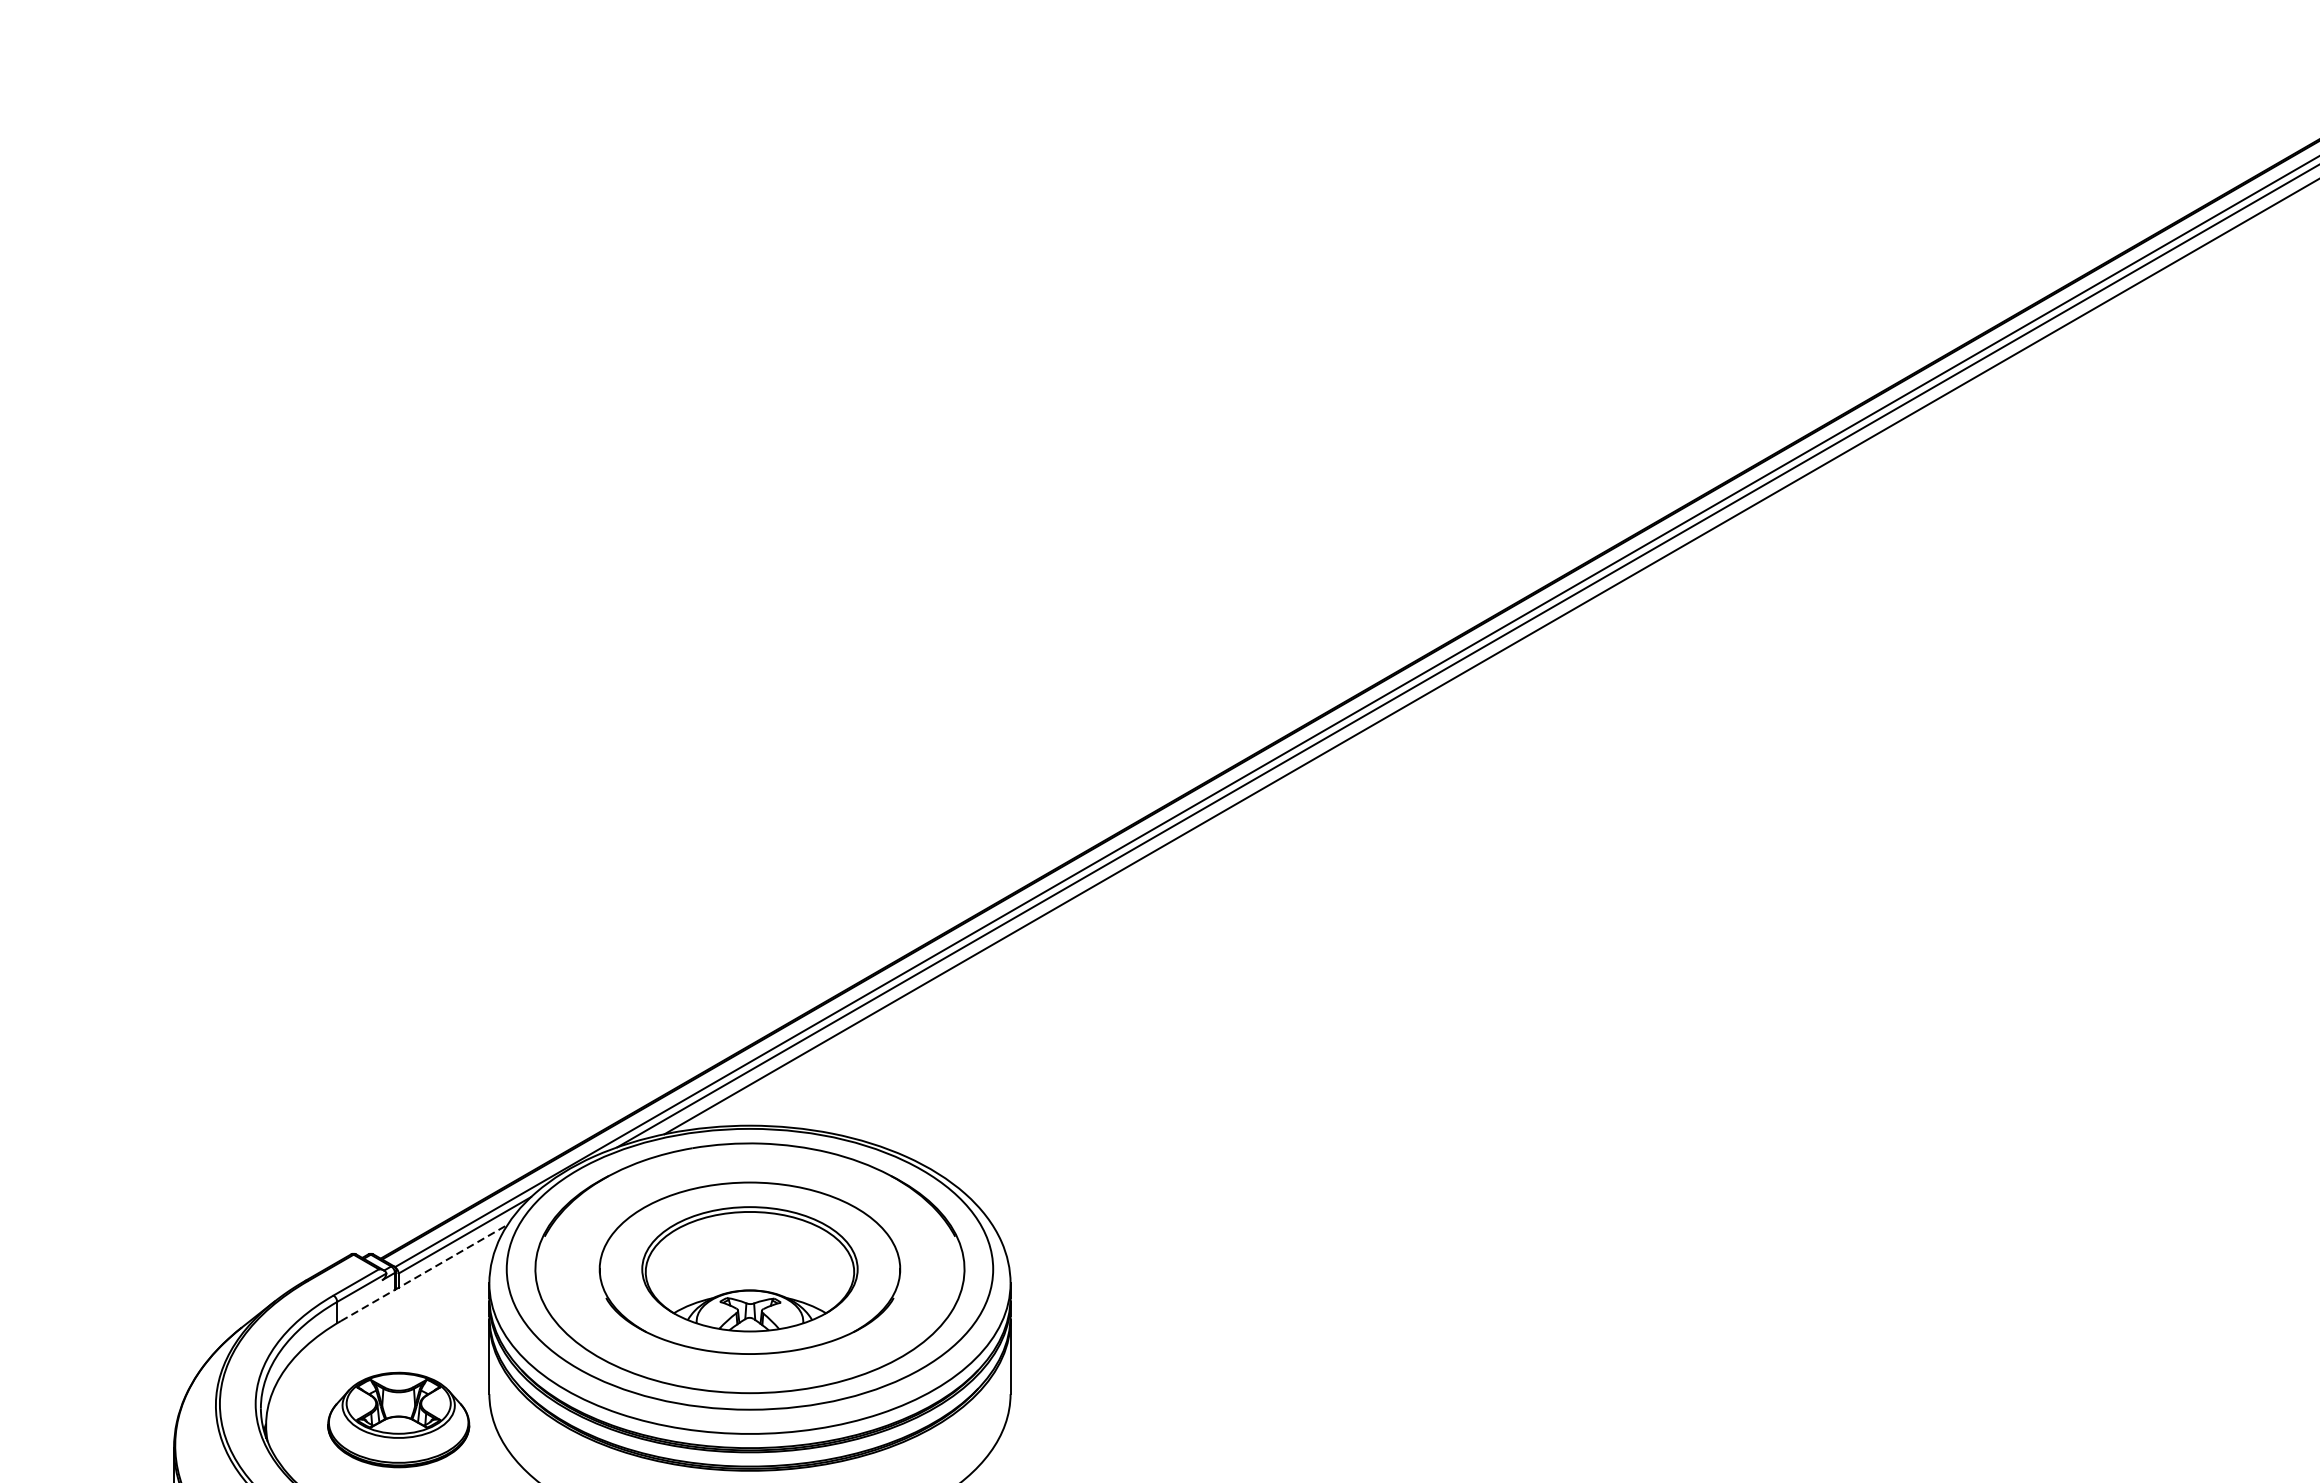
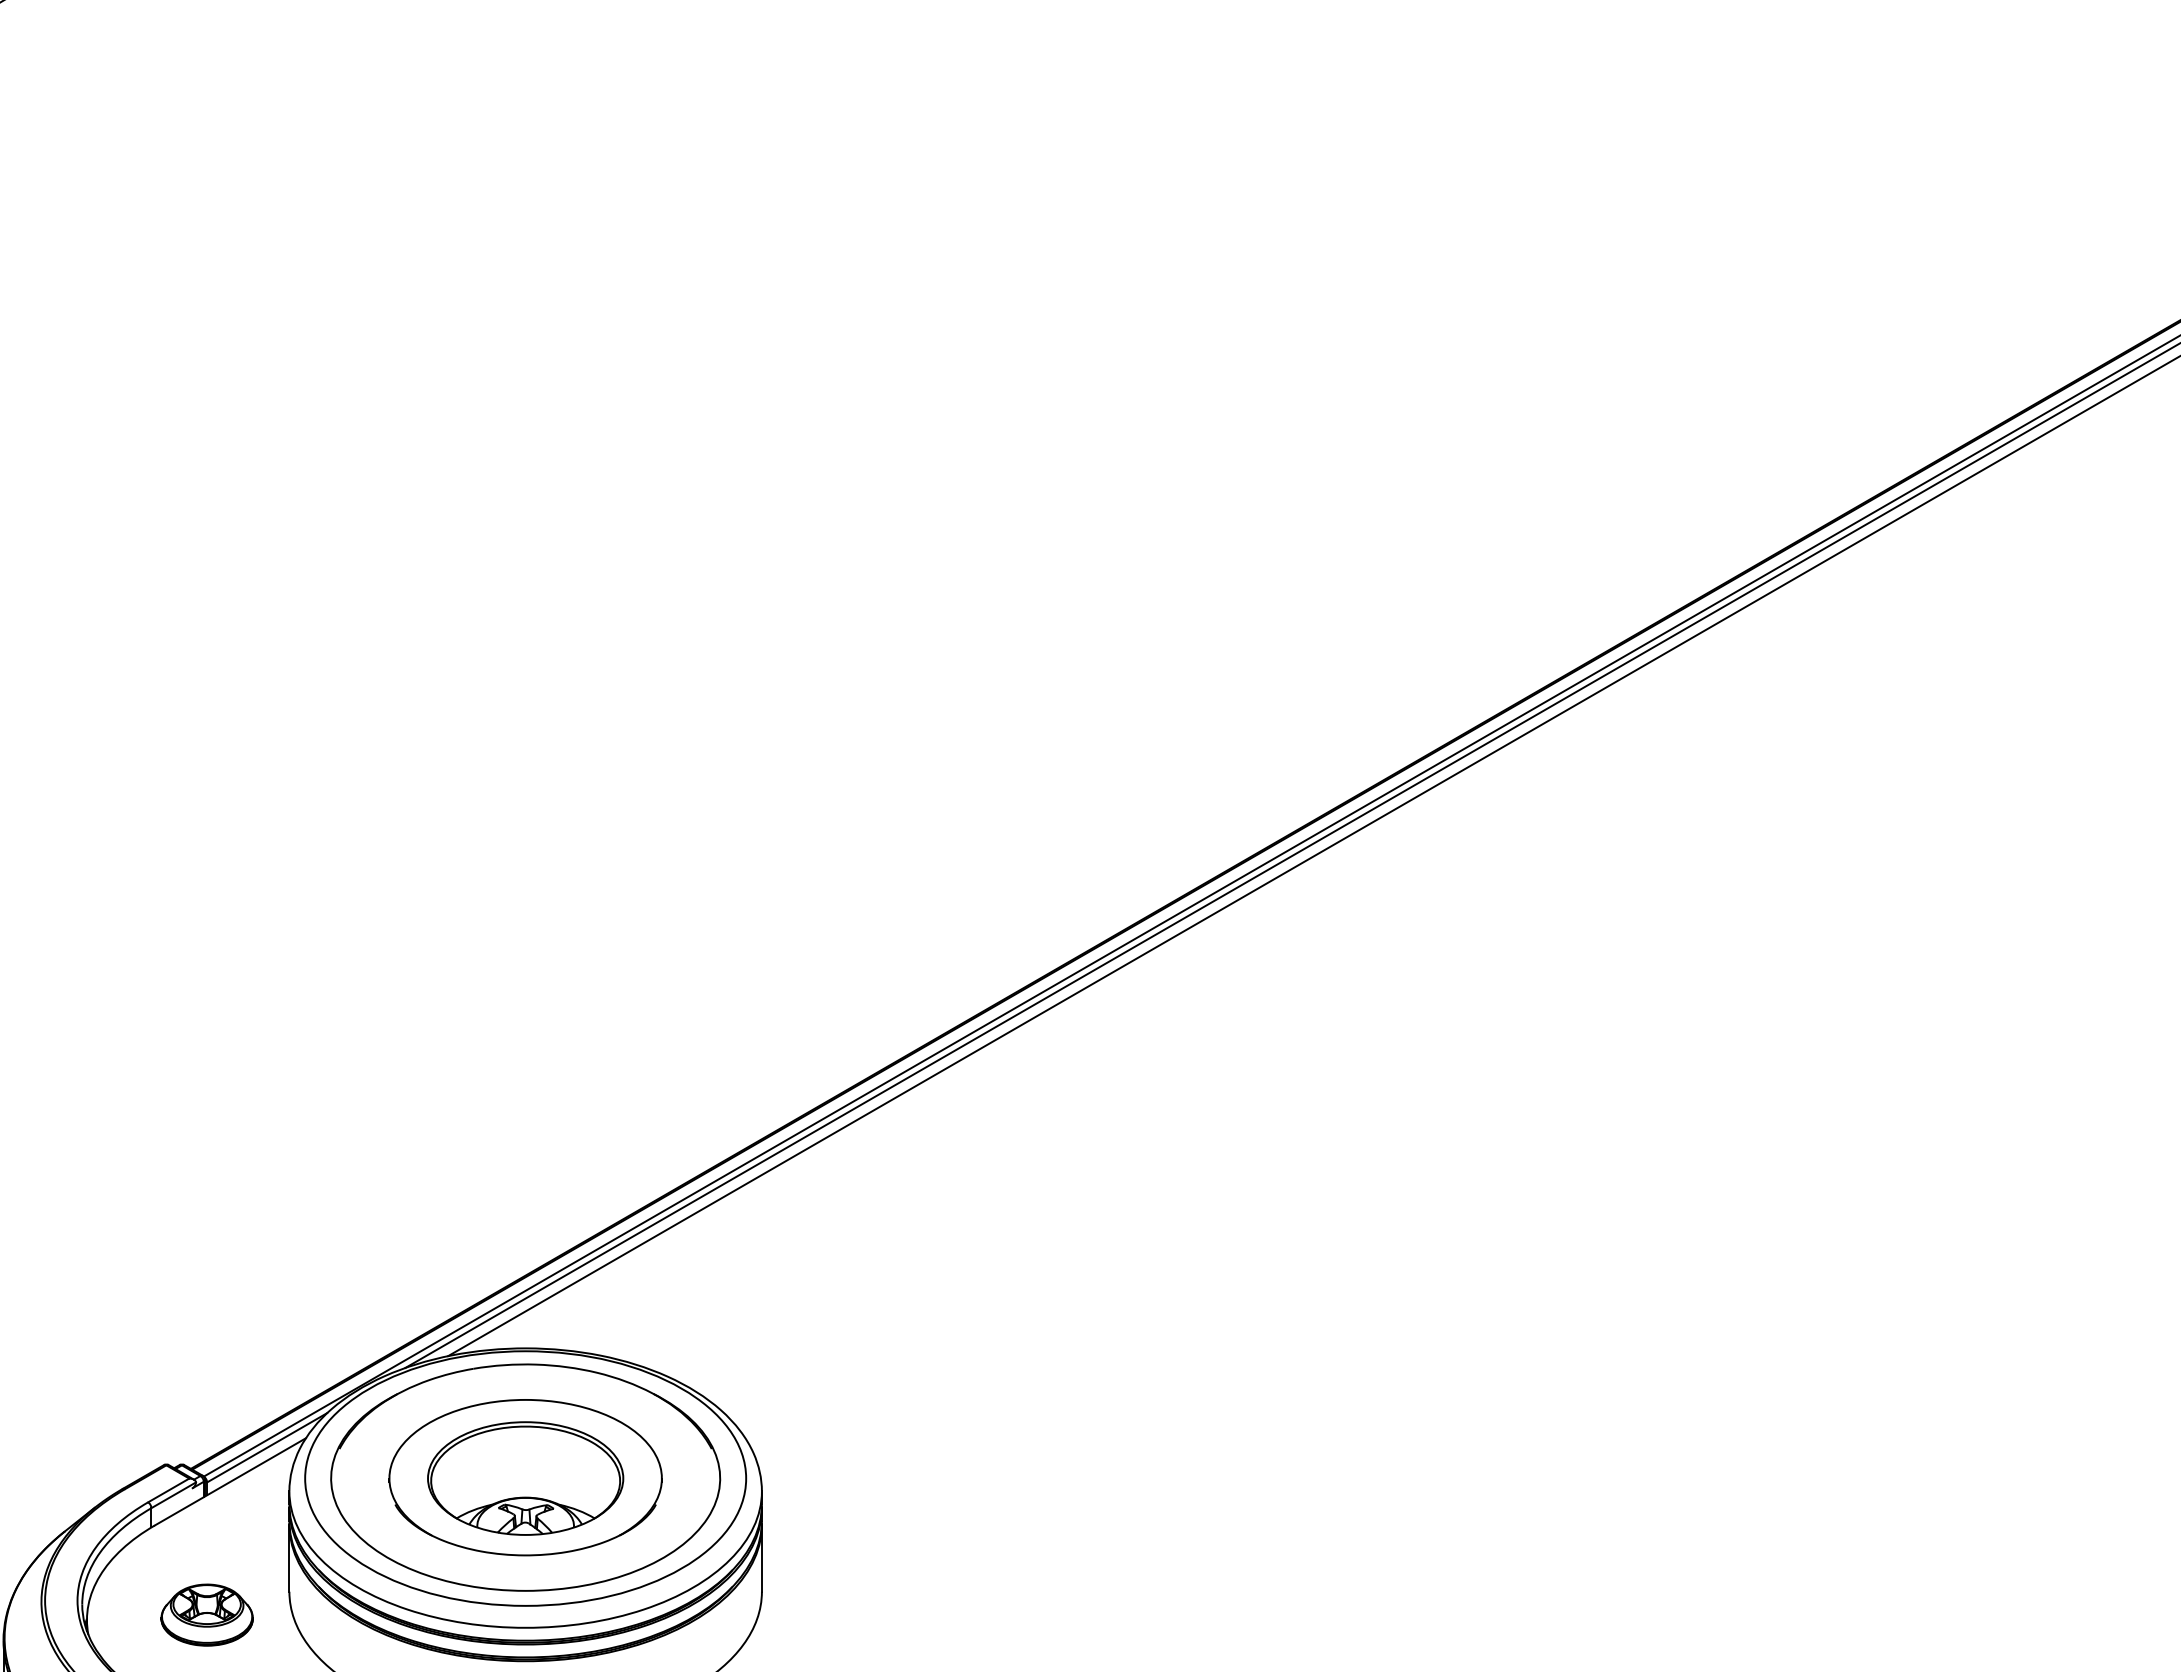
line: (424, 1272) -> (230, 1481), dashed -> solid
part: (397, 1419) -> (206, 1614), size x0.71

